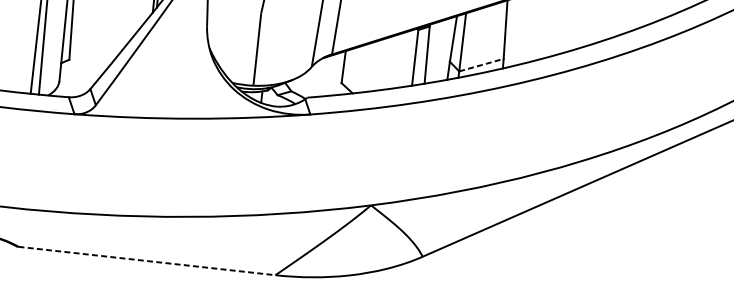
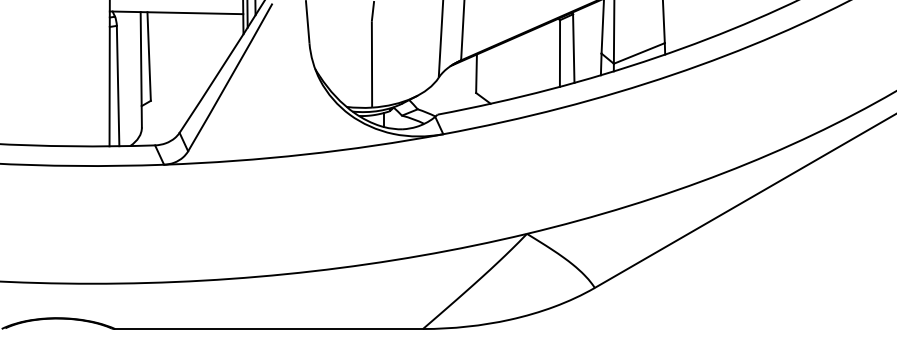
line: (481, 65) -> (639, 53), dashed -> solid
line: (147, 261) -> (269, 329), dashed -> solid

